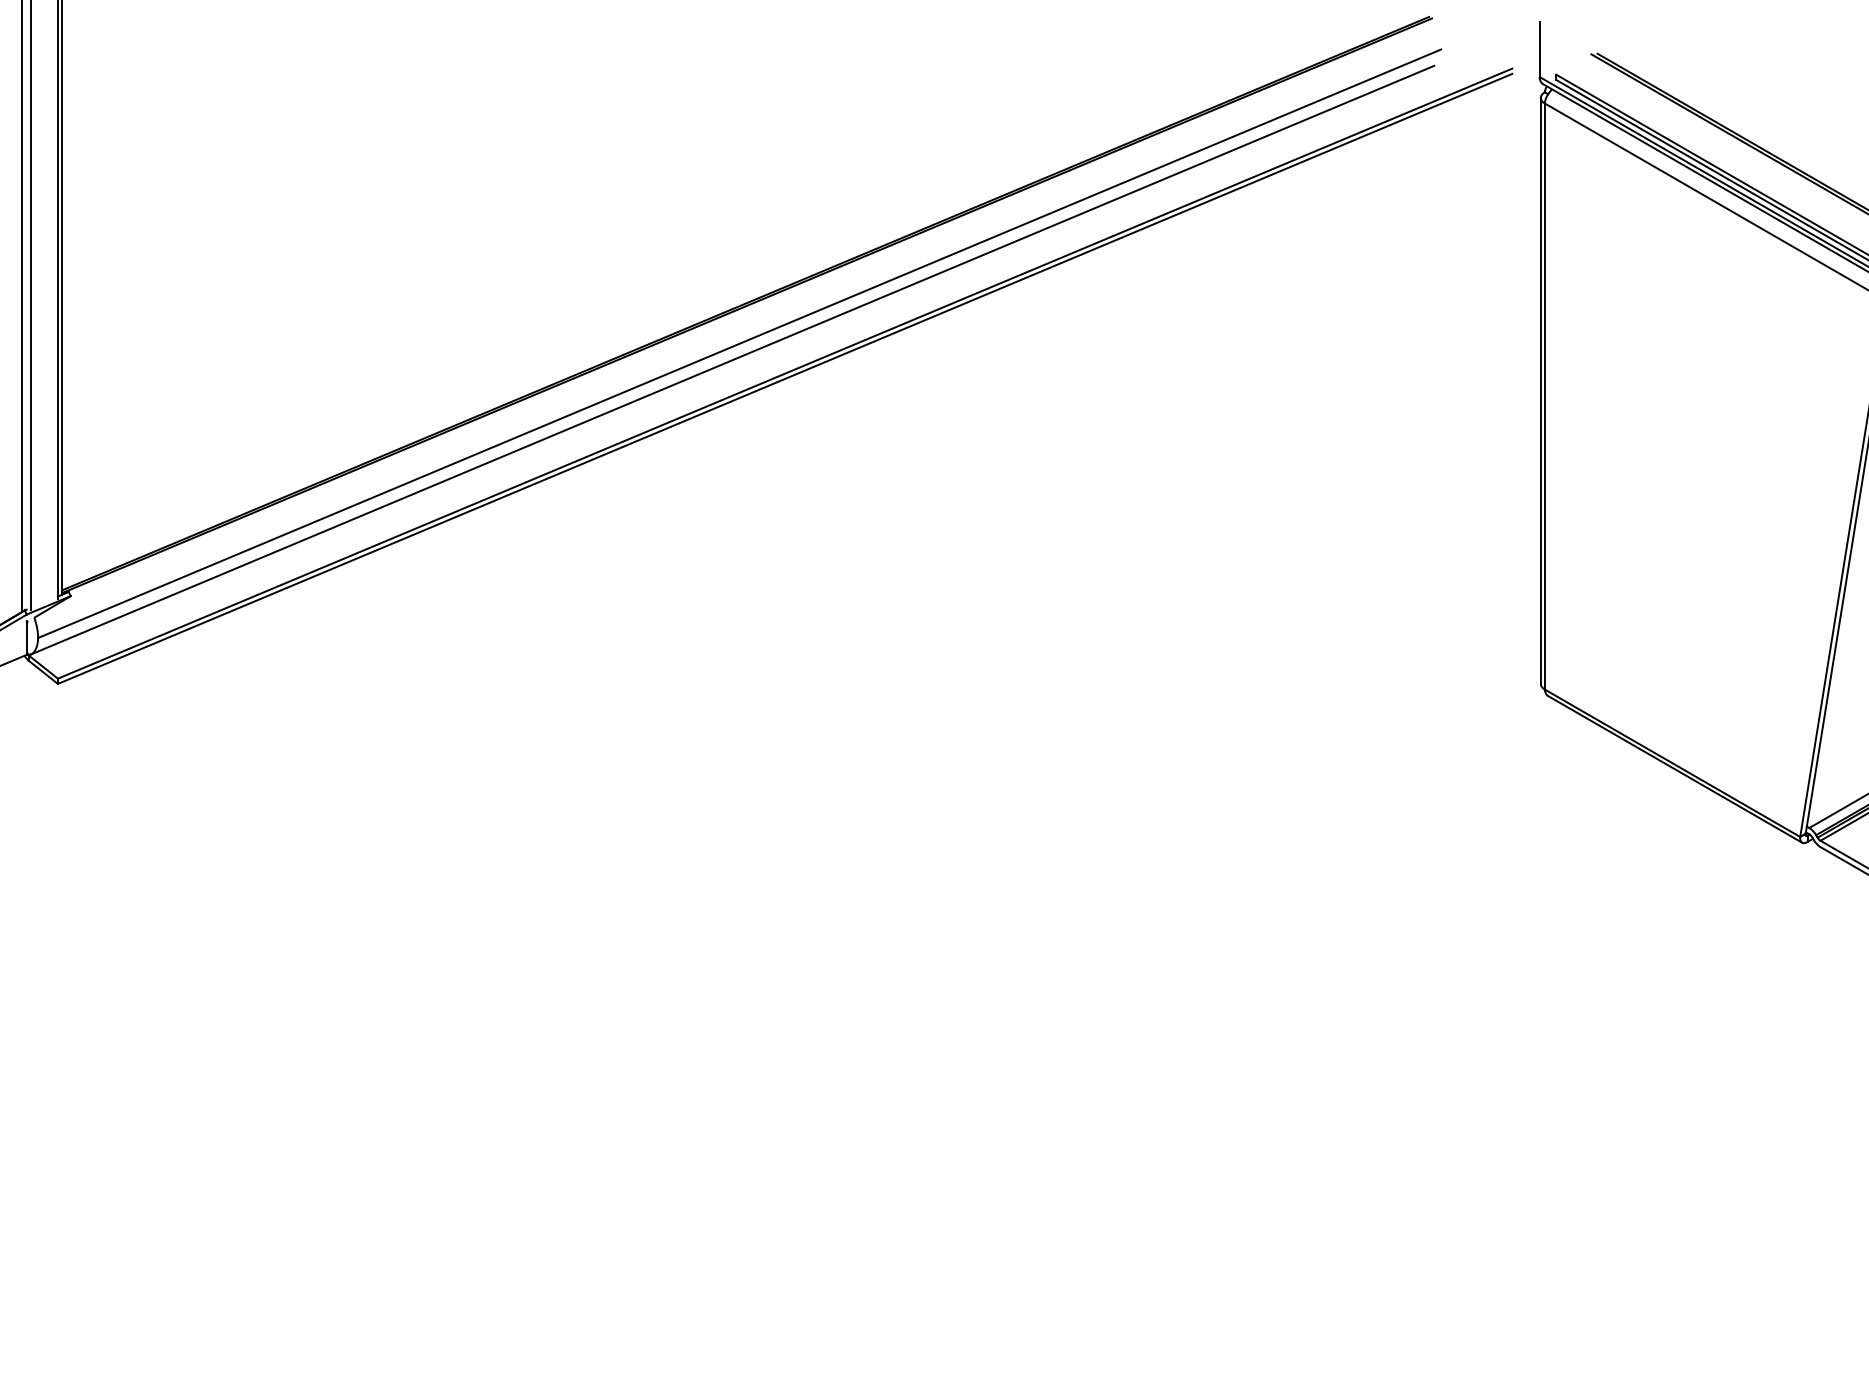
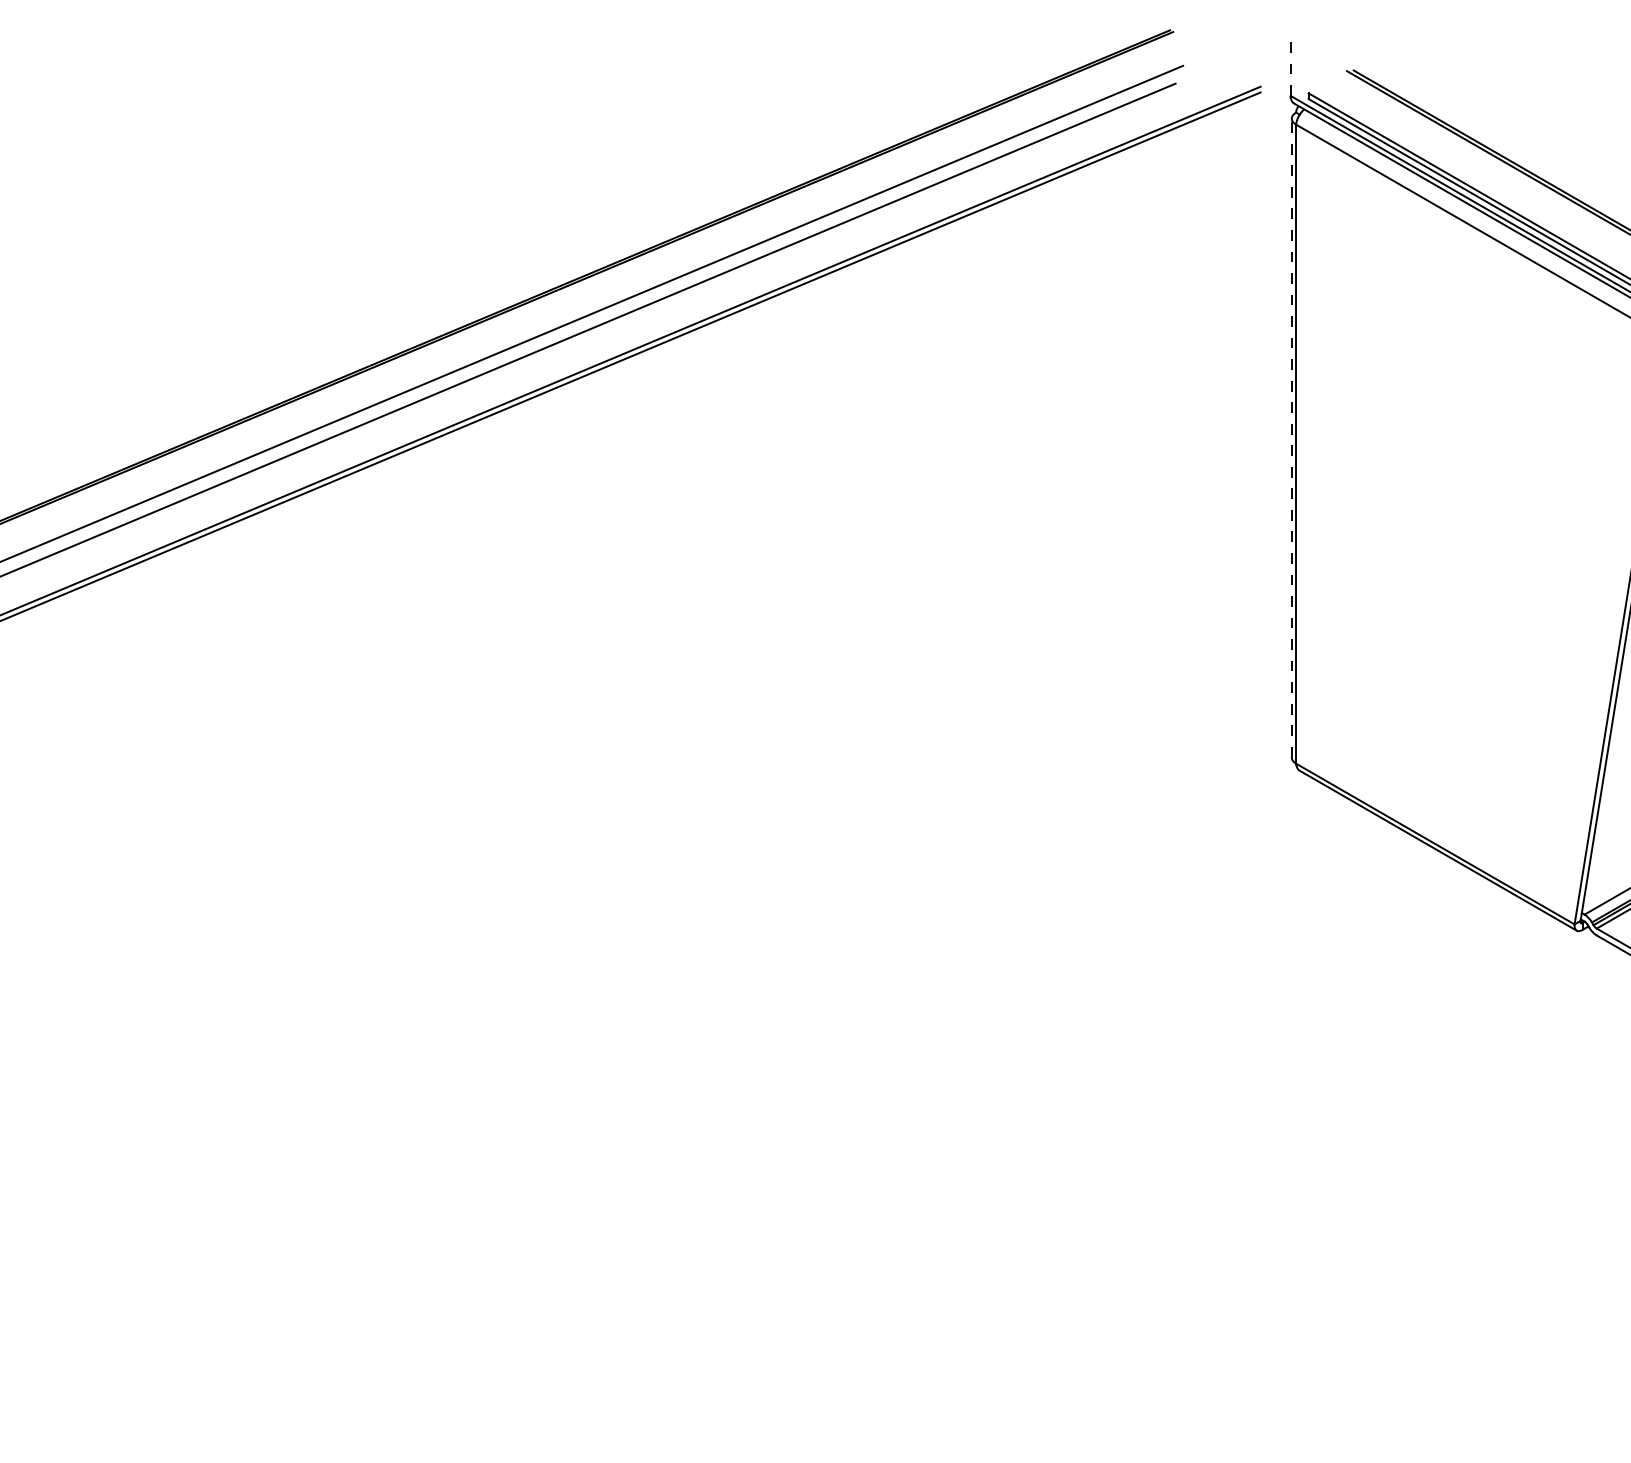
line: (1539, 49) -> (1290, 65), solid -> dashed
line: (1540, 390) -> (1291, 437), solid -> dashed

